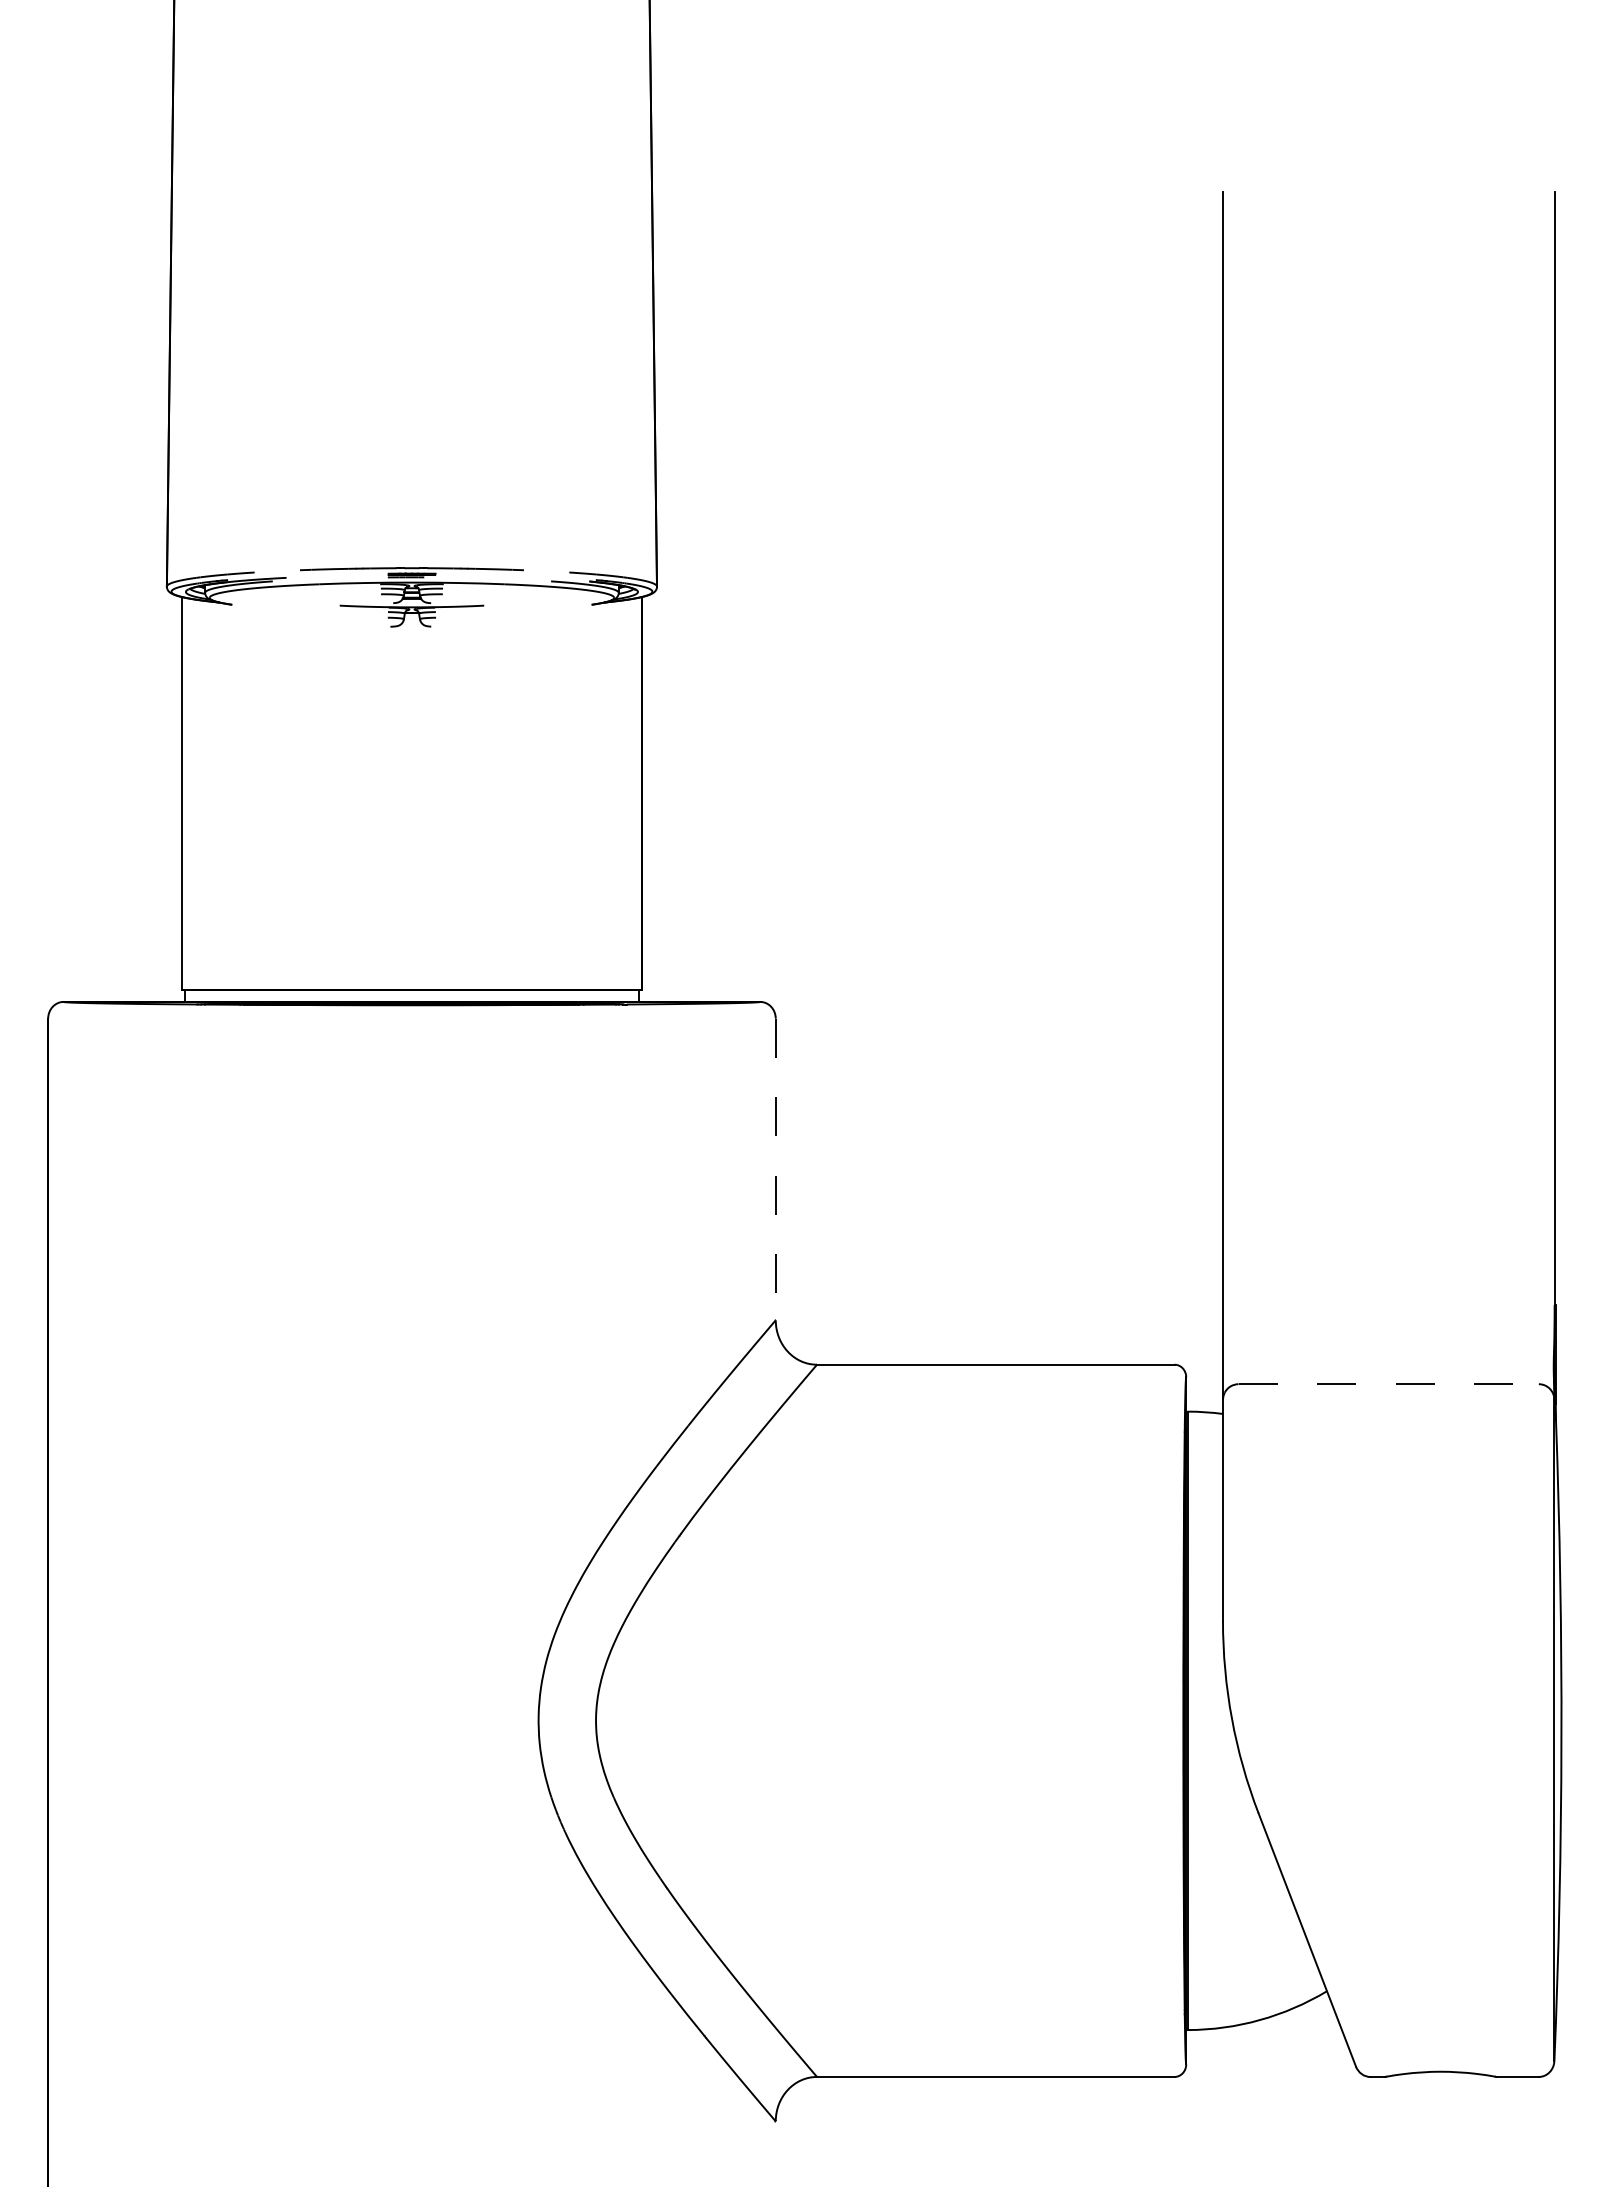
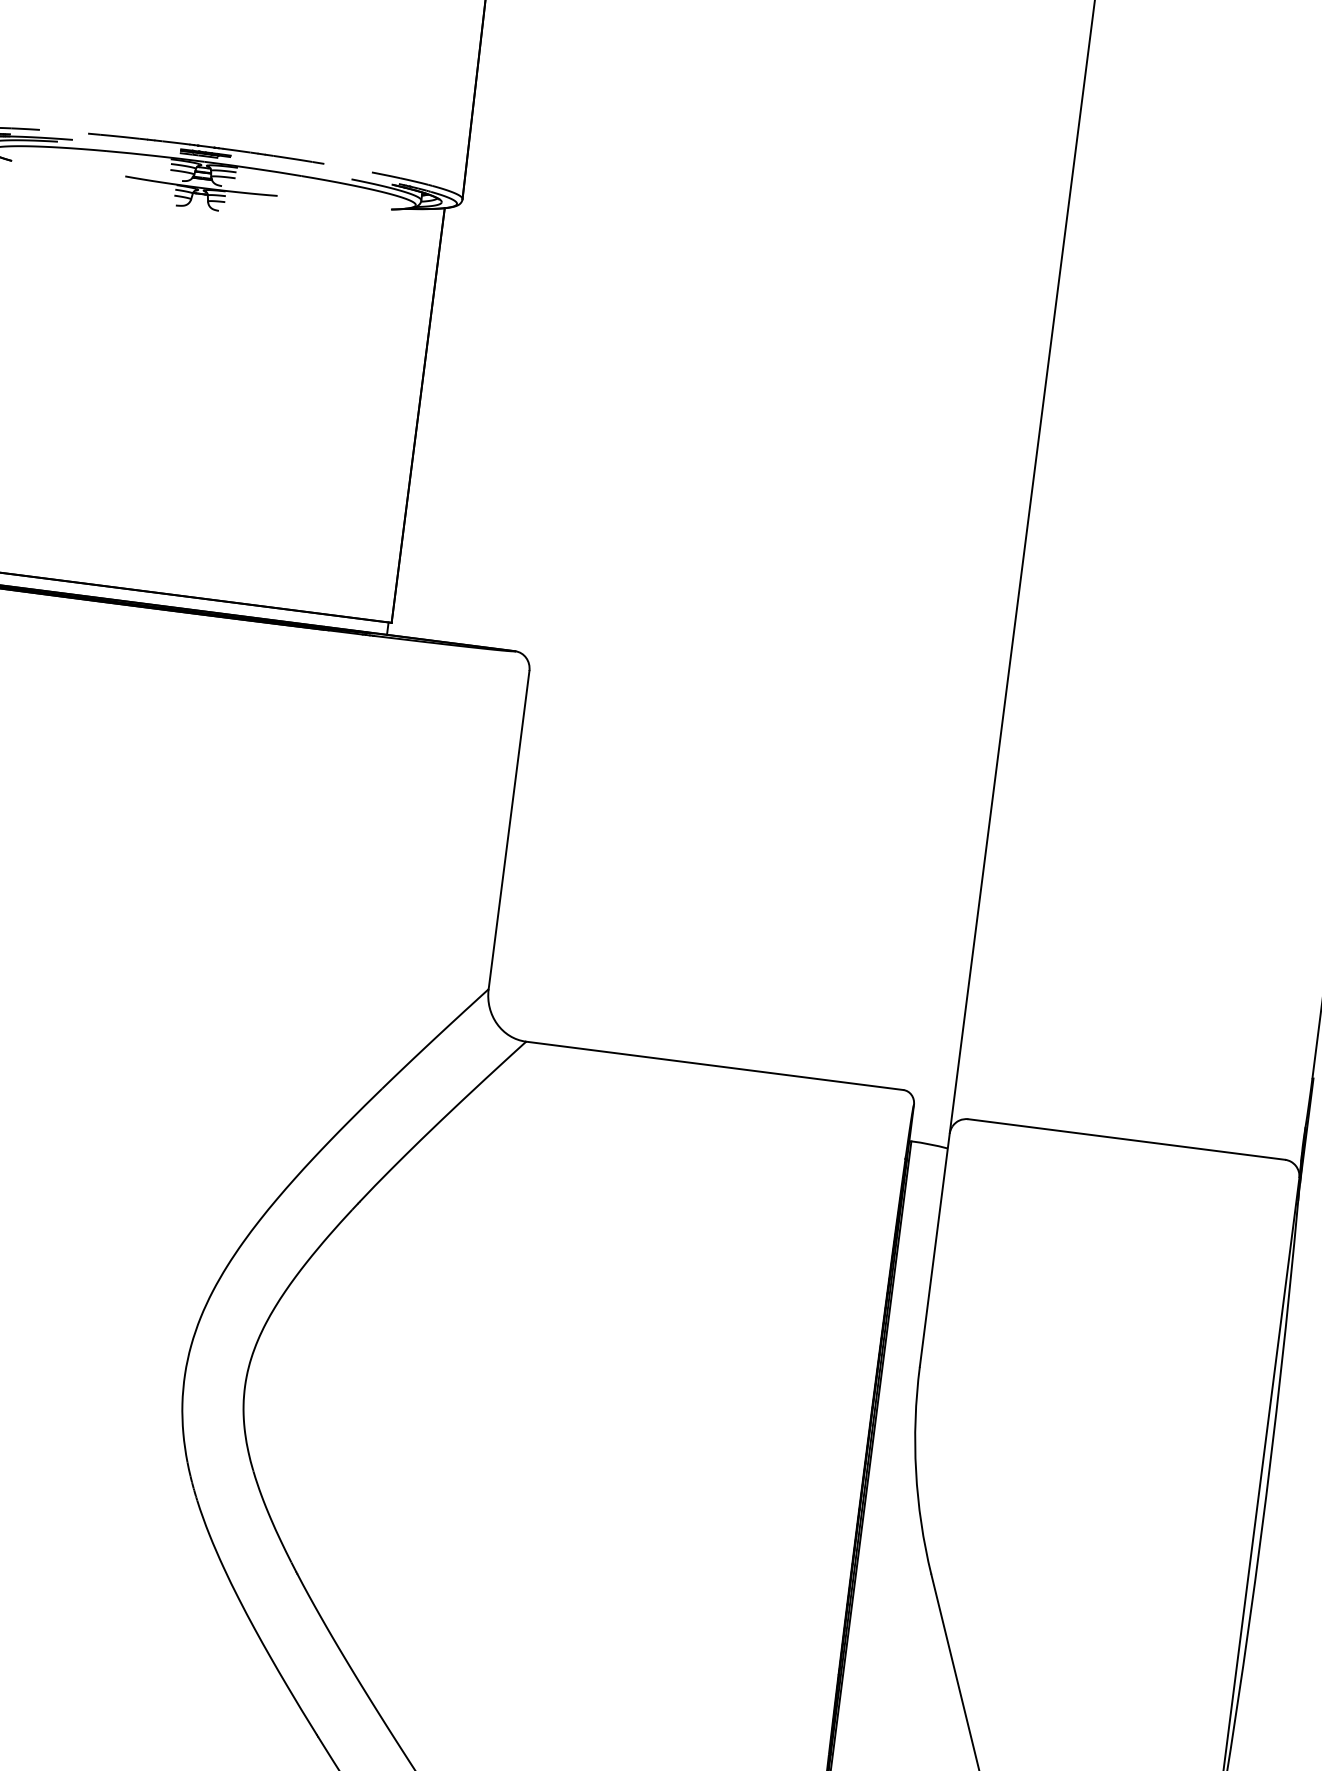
line: (775, 1169) -> (508, 830), dashed -> solid
line: (1389, 1384) -> (1127, 1139), dashed -> solid

